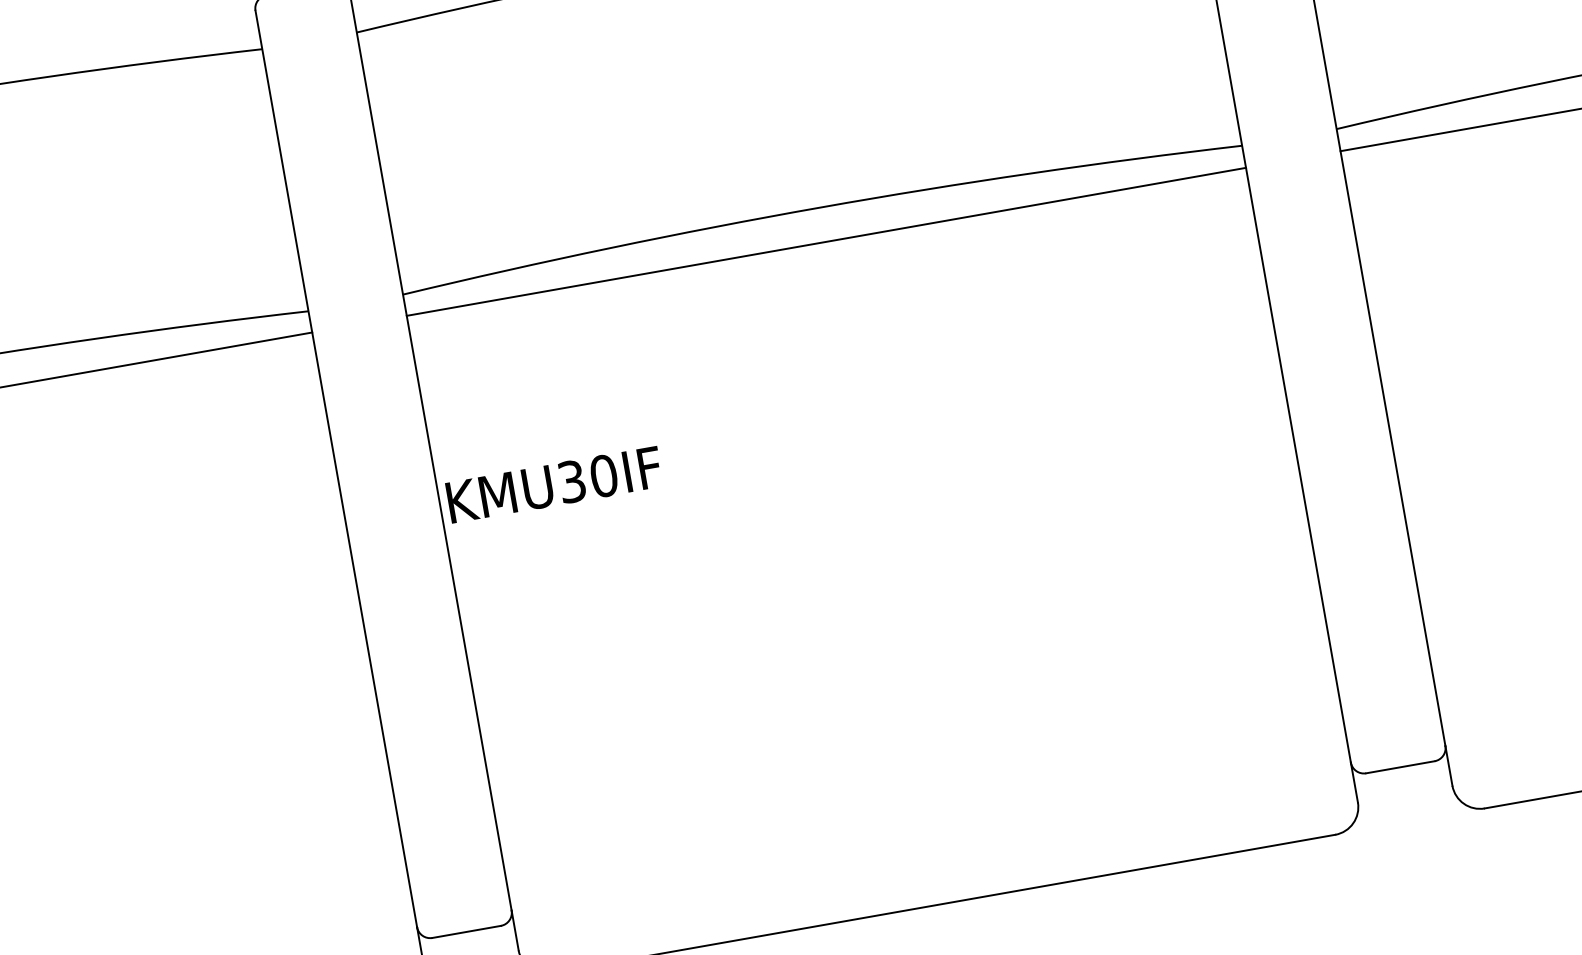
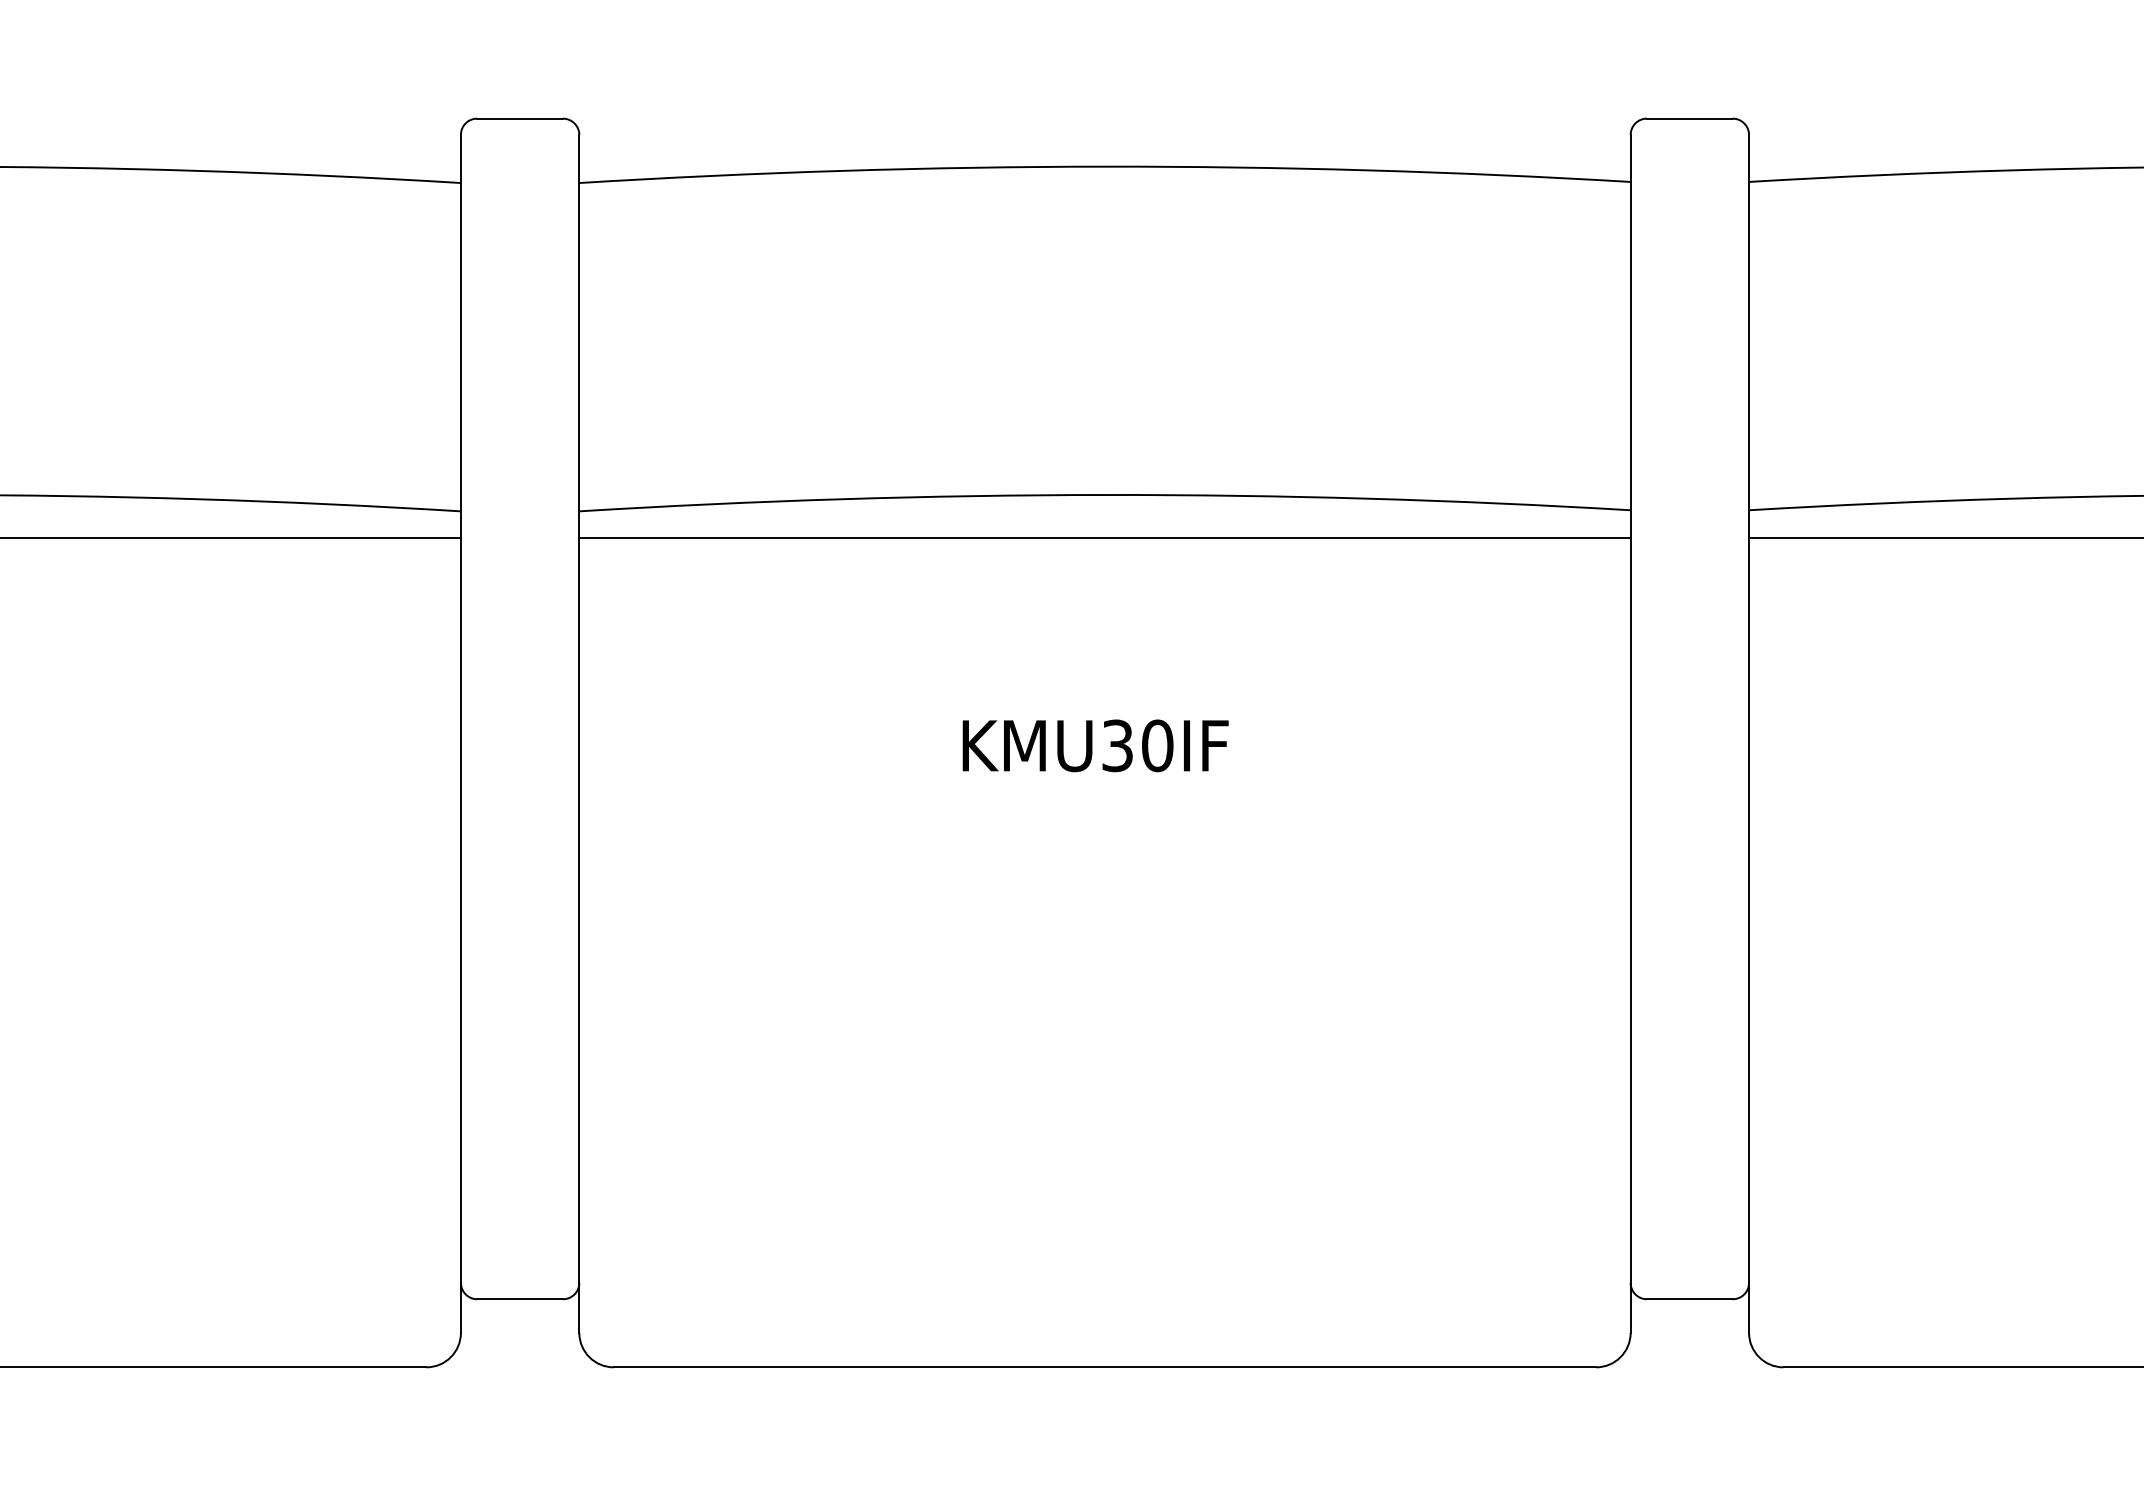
text: (554, 484) -> (1095, 745), moved

